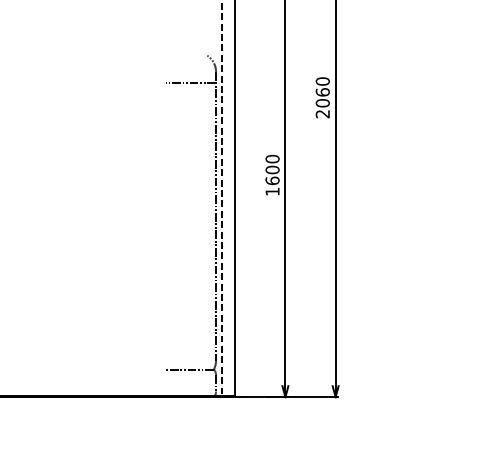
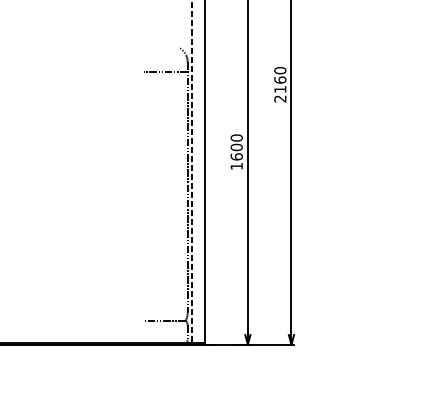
text: (323, 103) -> (280, 89), 2060 -> 2160

